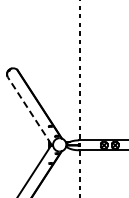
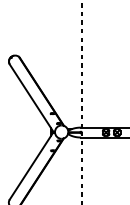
line: (29, 111) -> (31, 98), dashed -> solid

